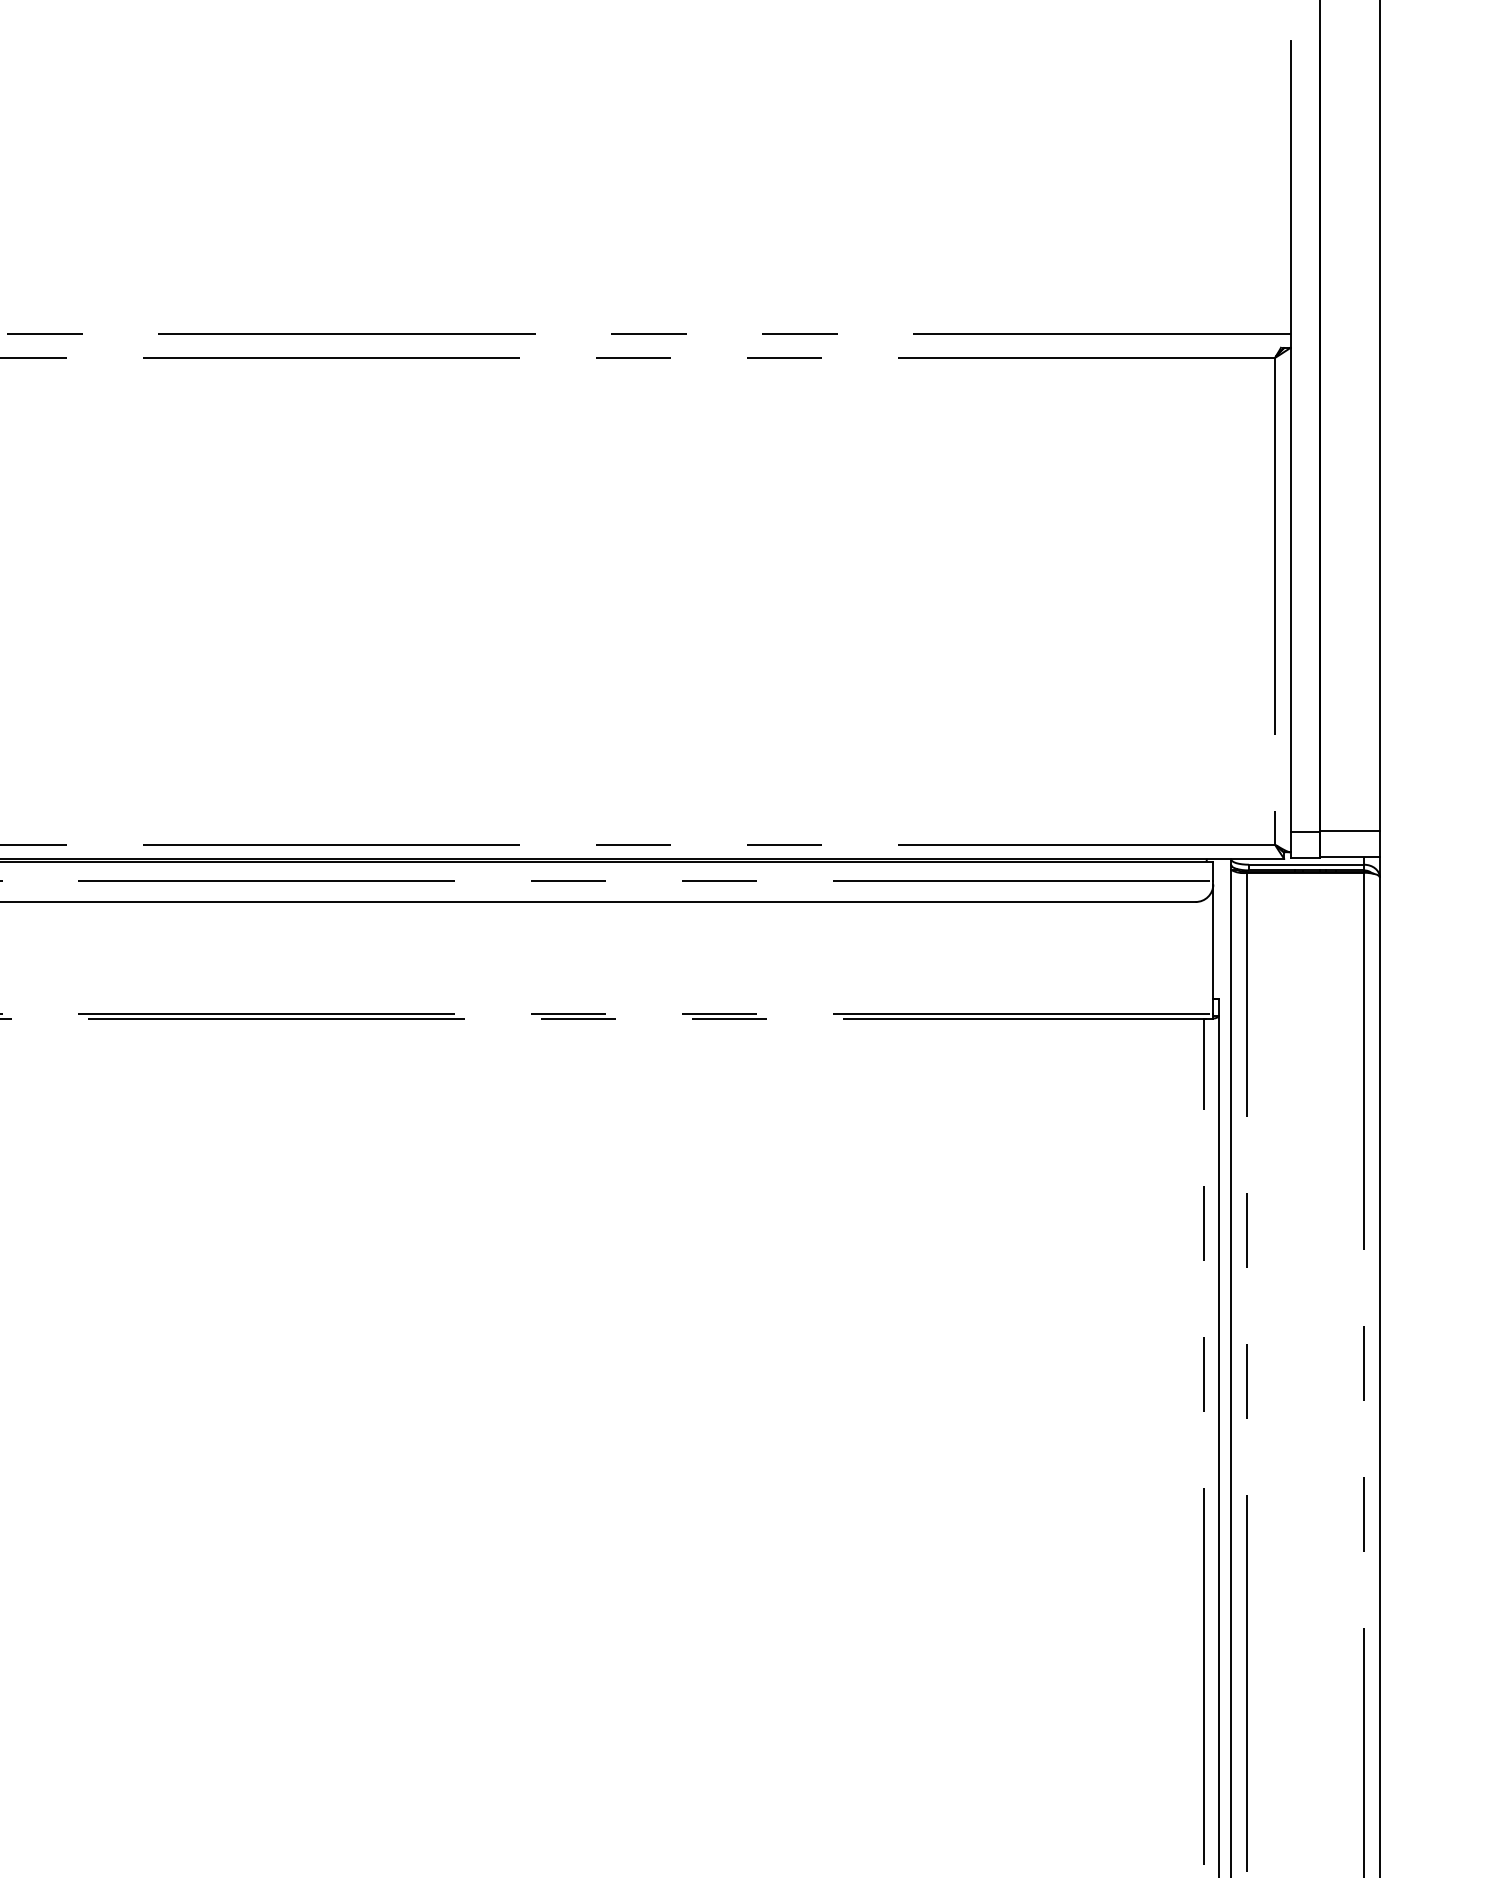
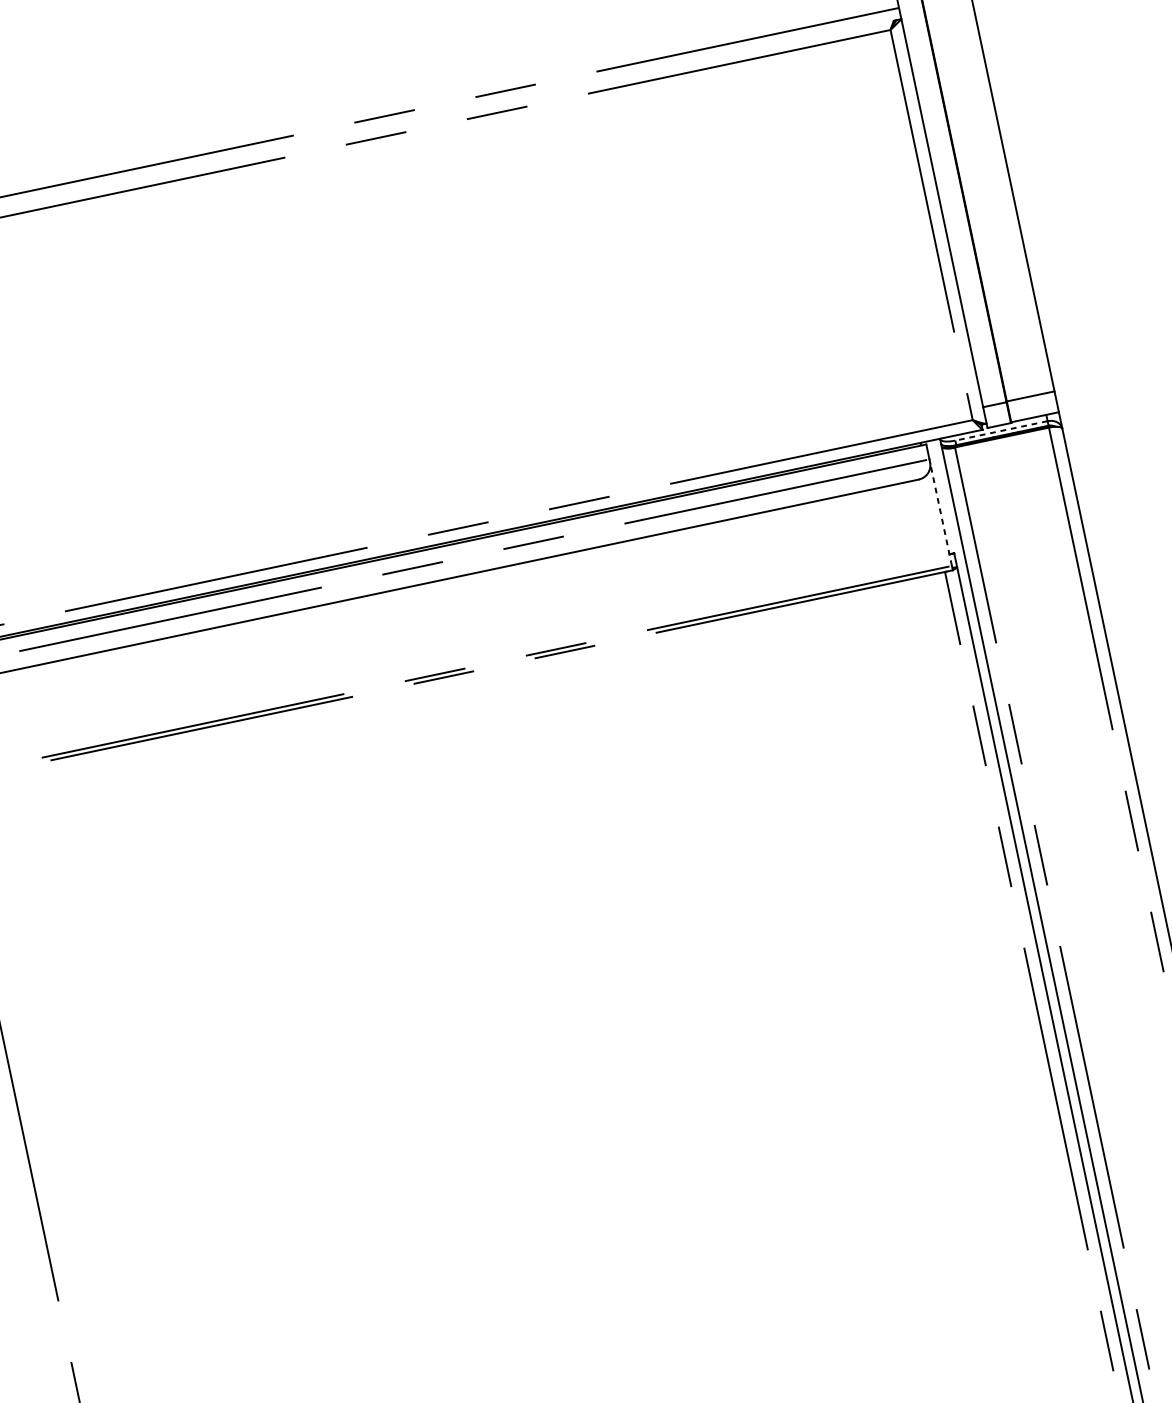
line: (1306, 864) -> (1001, 430), solid -> dashed
line: (1213, 949) -> (941, 514), solid -> dashed

